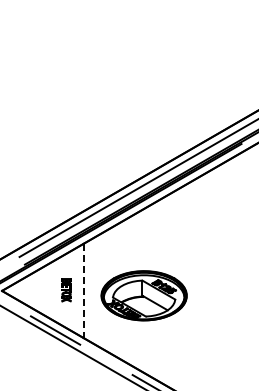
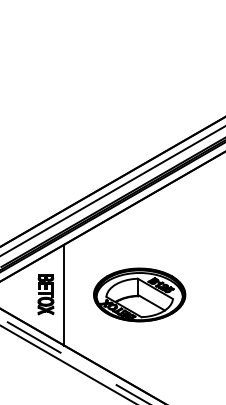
part: (66, 290) -> (45, 294), size x1.67
line: (83, 291) -> (64, 295), dashed -> solid
part: (143, 295) -> (138, 294), moved

